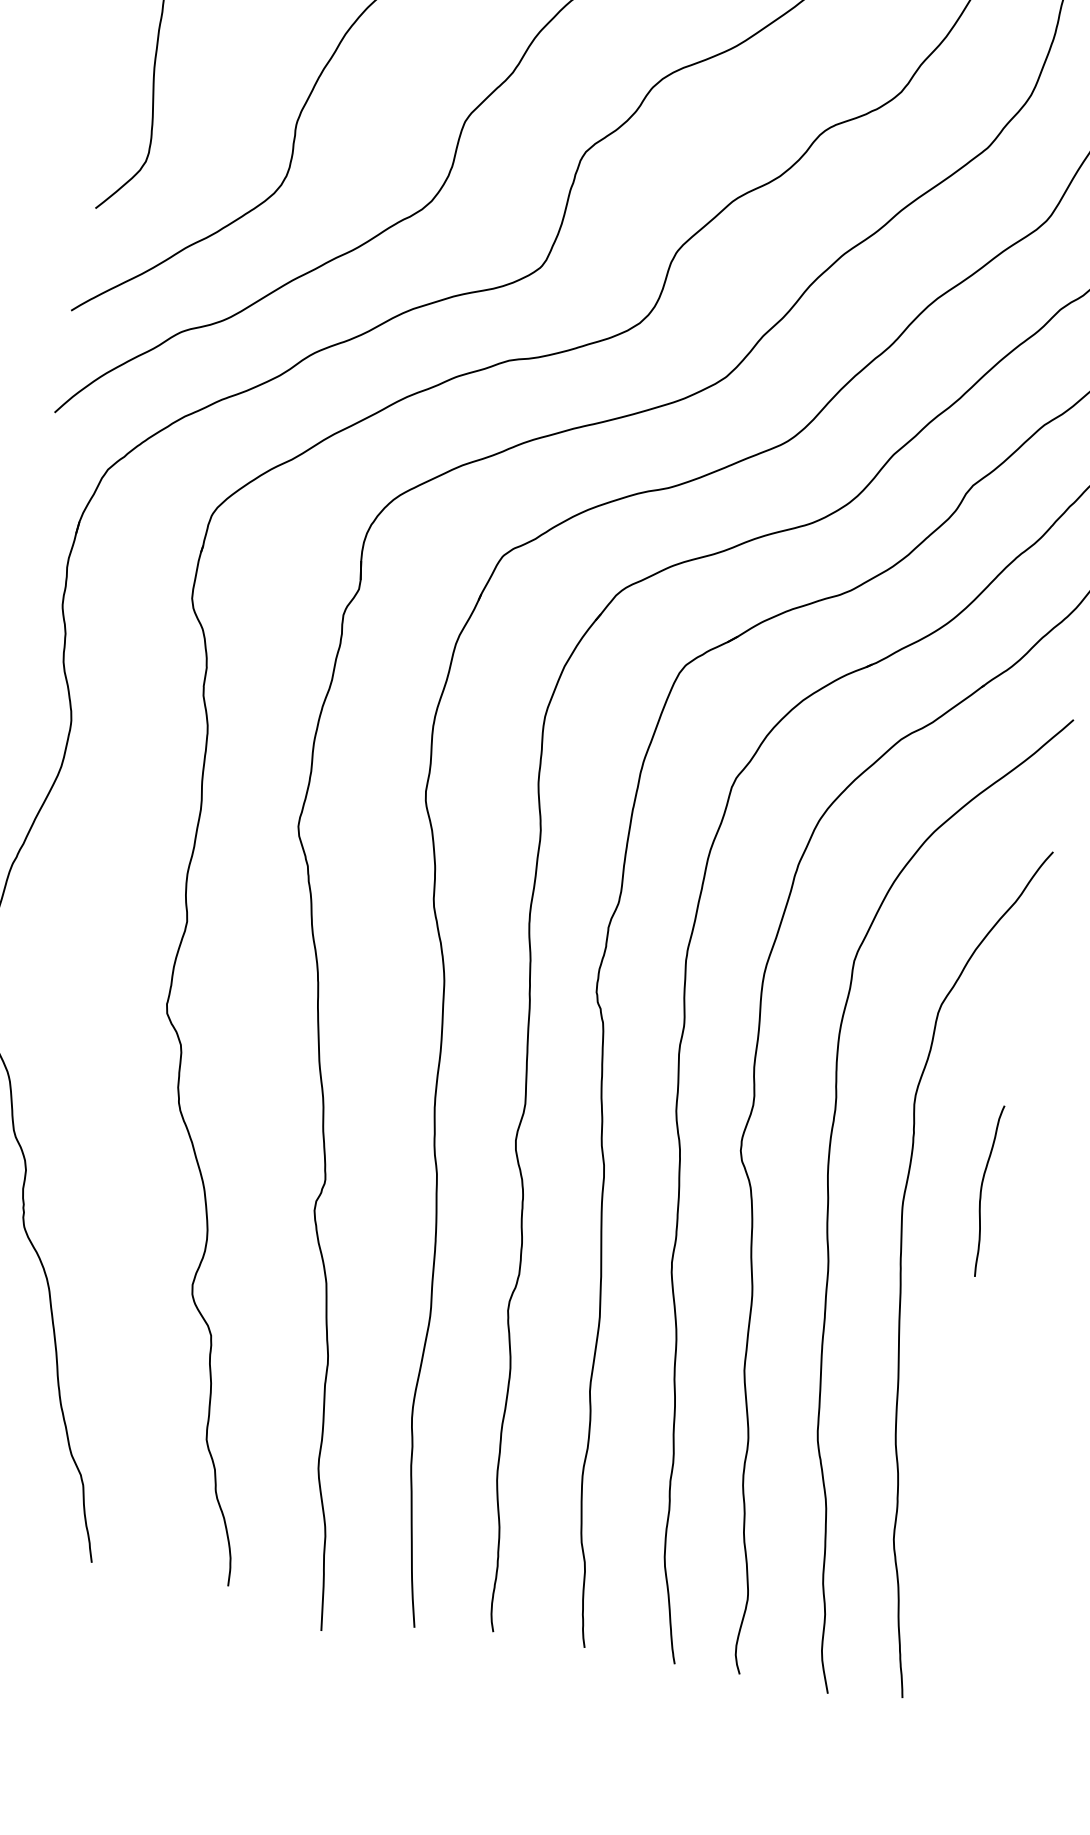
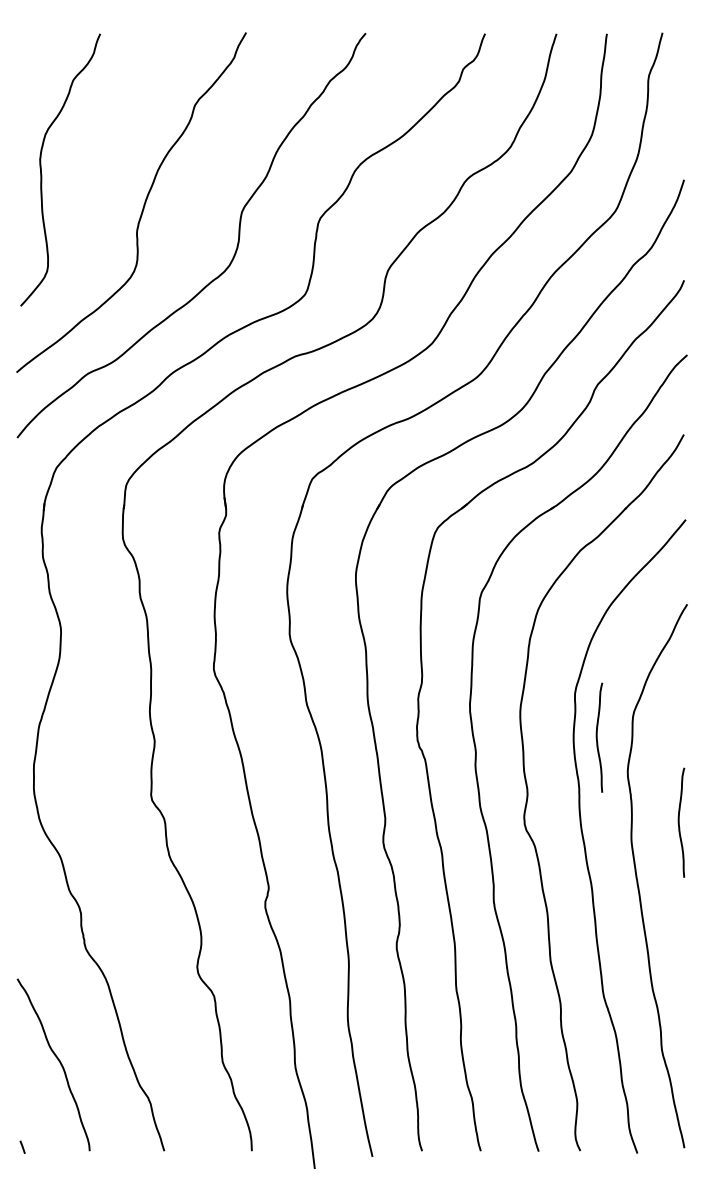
curve: (877, 1035) -> (597, 737), added

